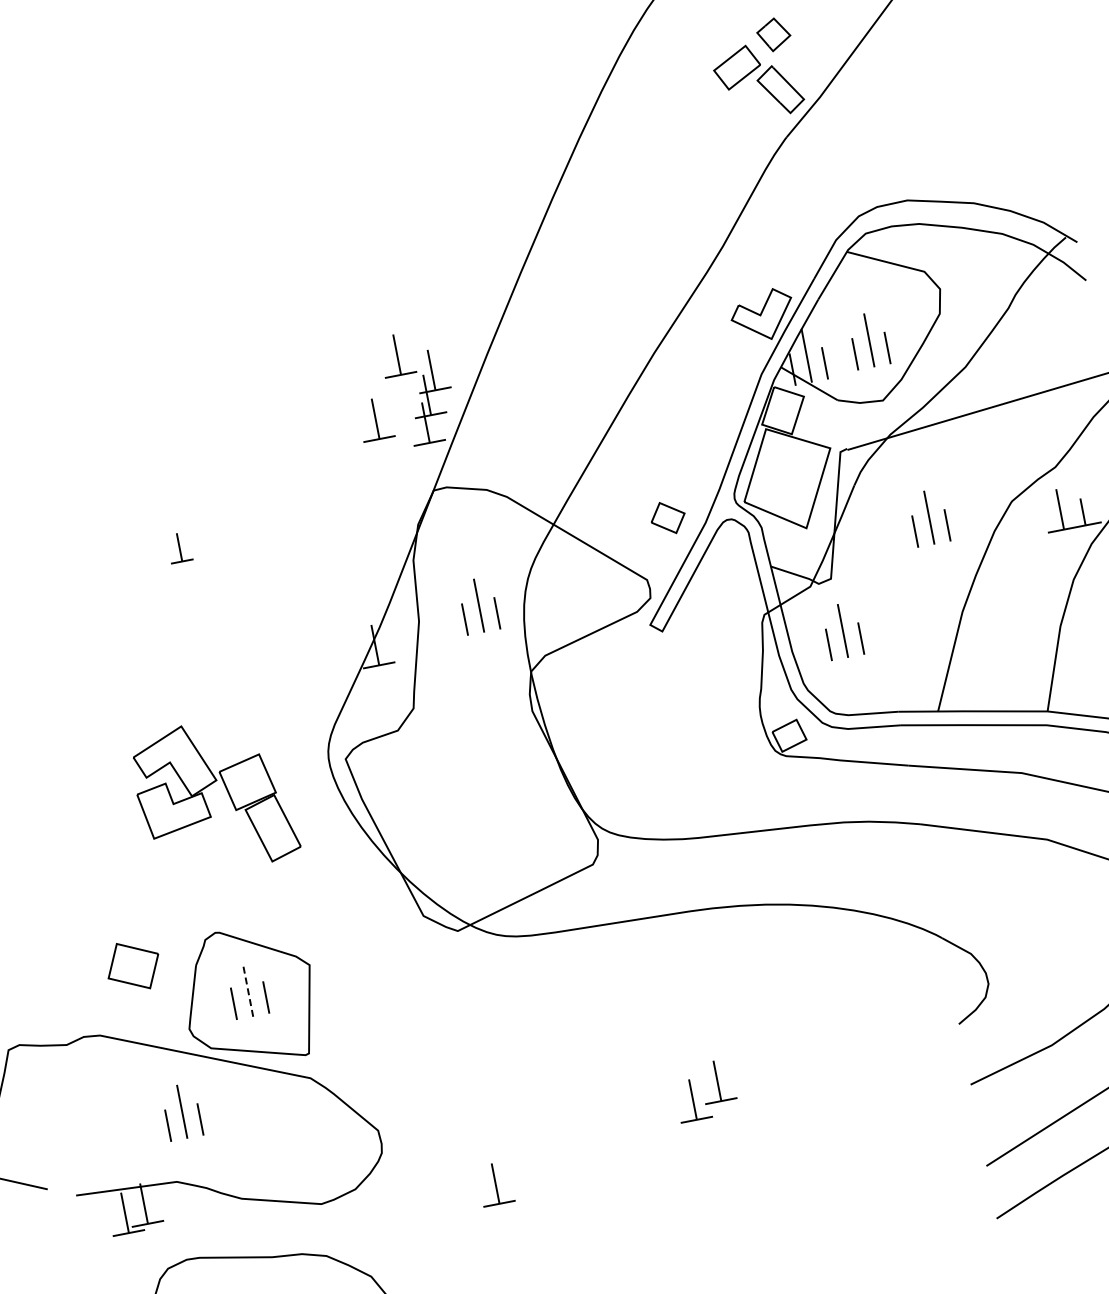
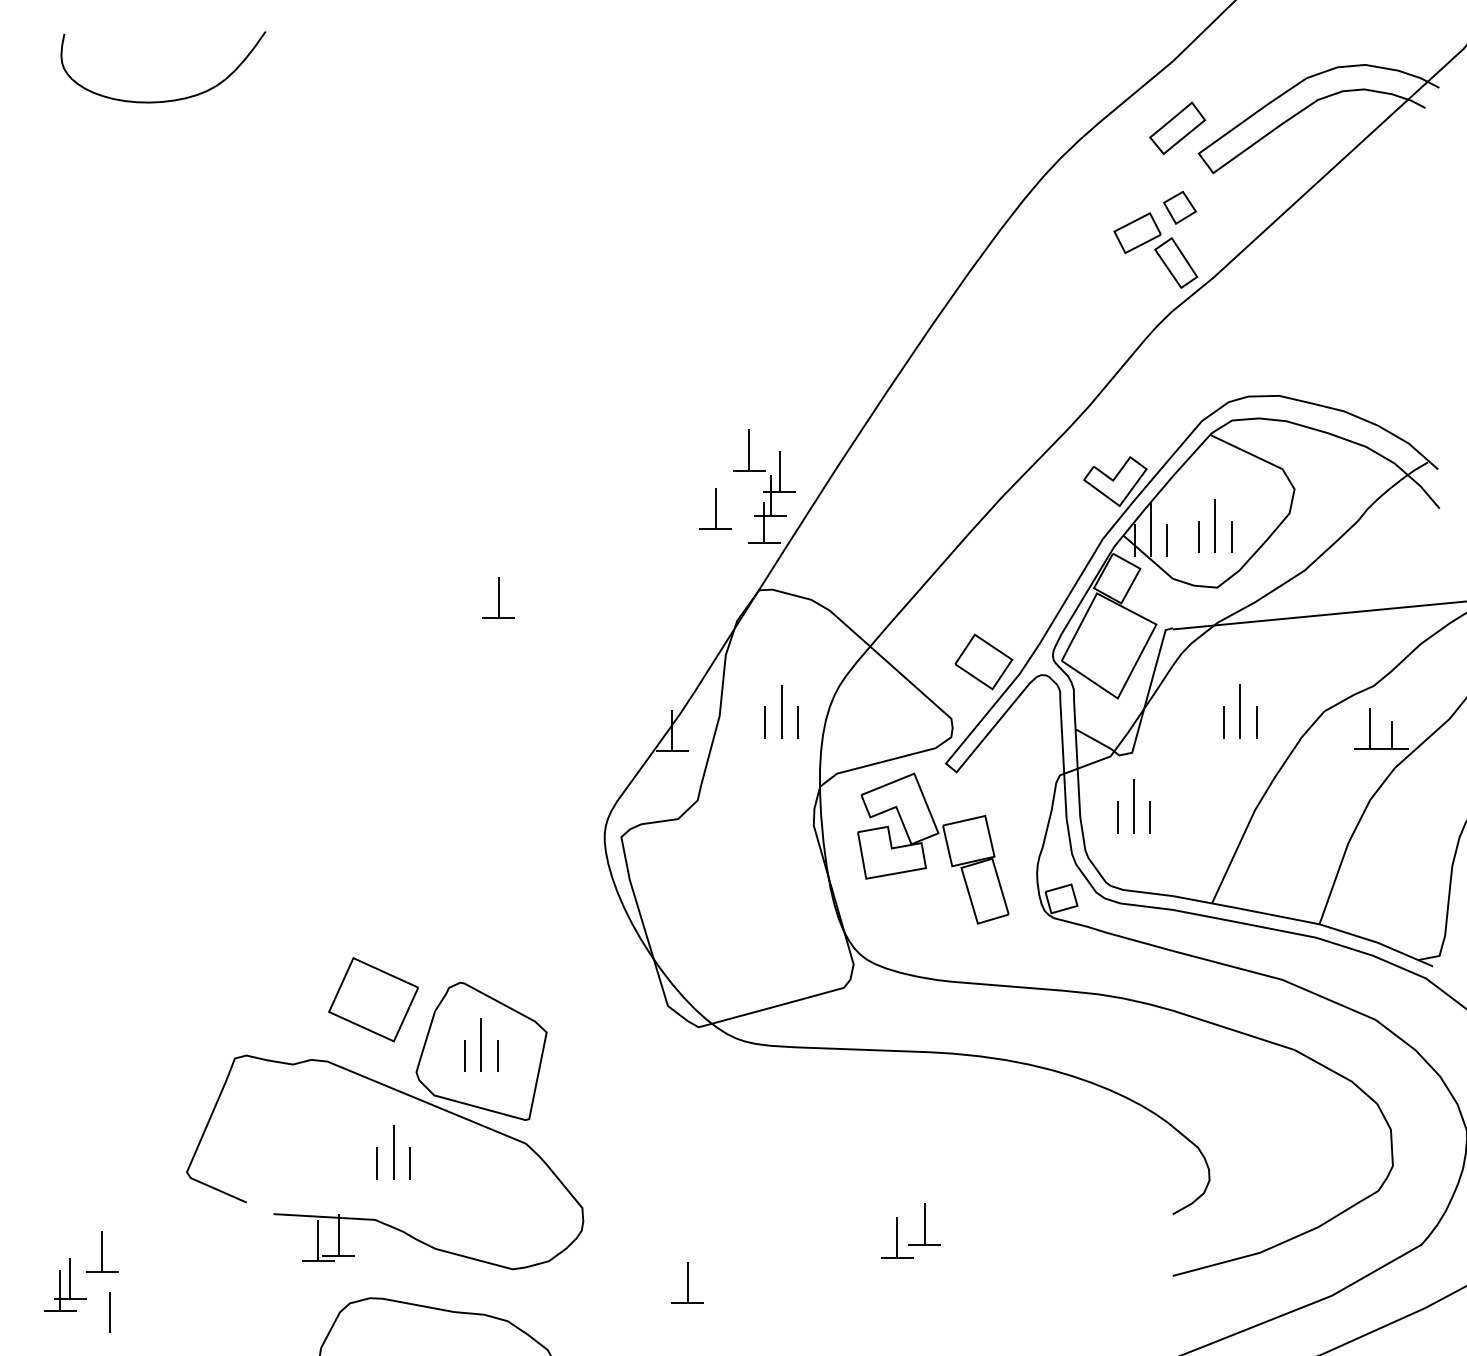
part: (667, 517) -> (983, 661), size x1.67
part: (179, 547) -> (498, 597), size x1.43
part: (206, 801) -> (924, 852), moved
part: (133, 965) -> (373, 999), size x1.67
line: (247, 989) -> (481, 1044), dashed -> solid

